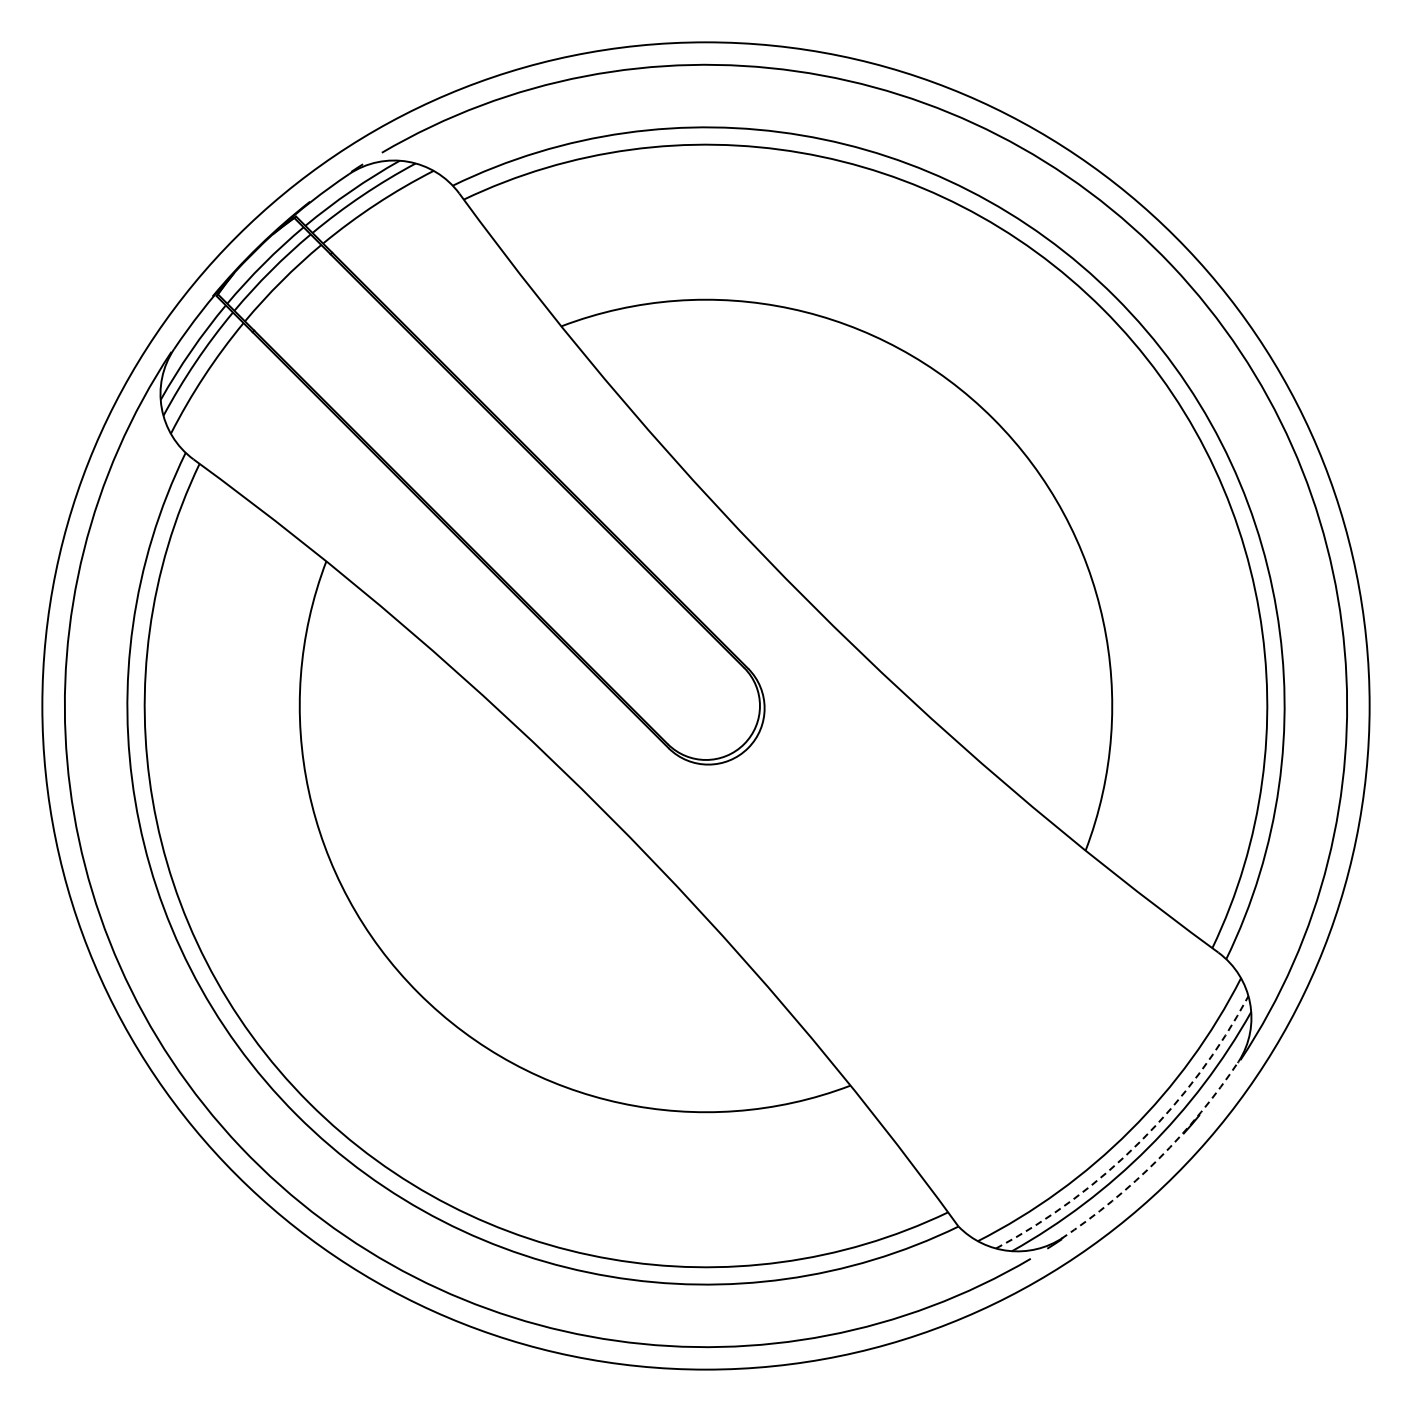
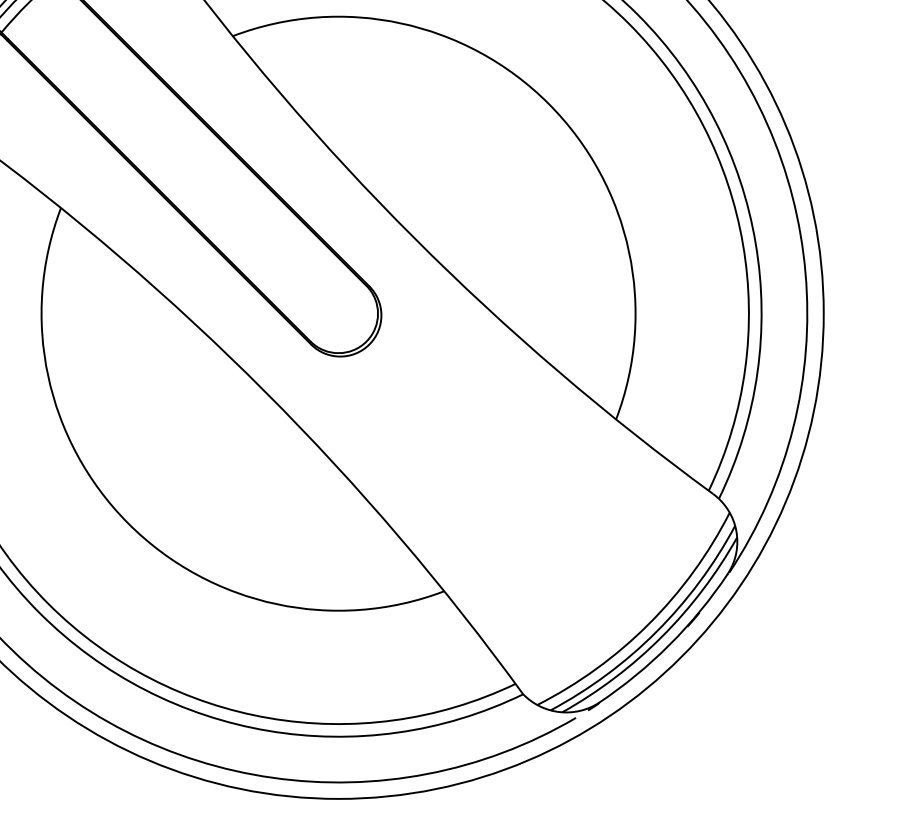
arc: (1140, 1141) -> (656, 632), dashed -> solid
arc: (1158, 1158) -> (669, 644), dashed -> solid

